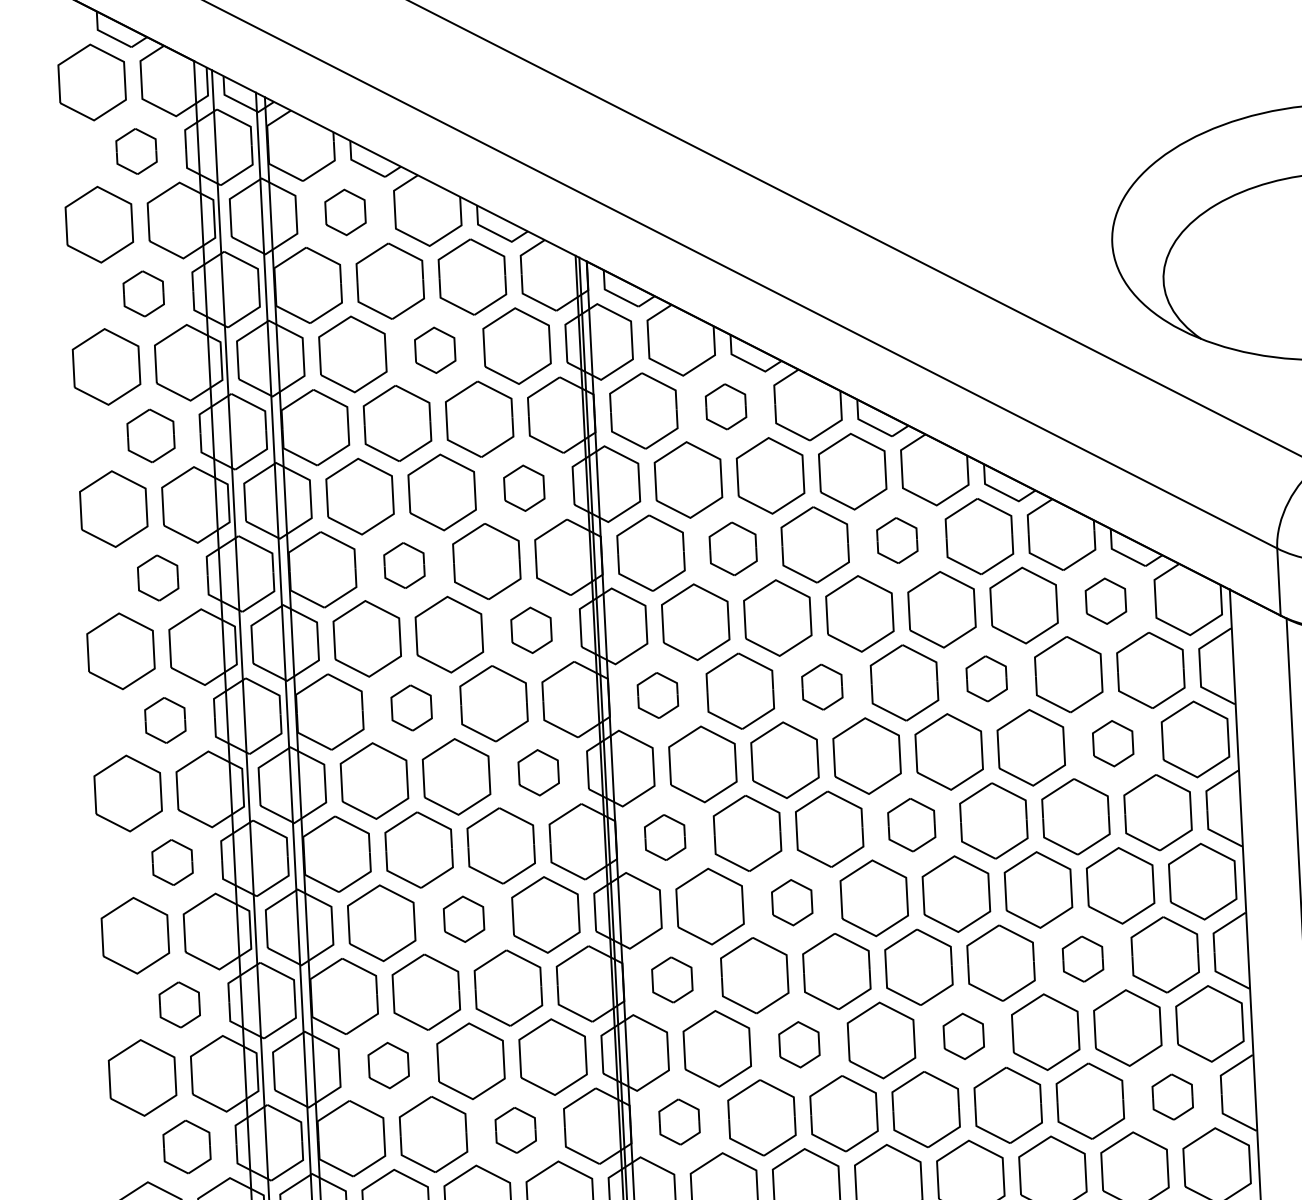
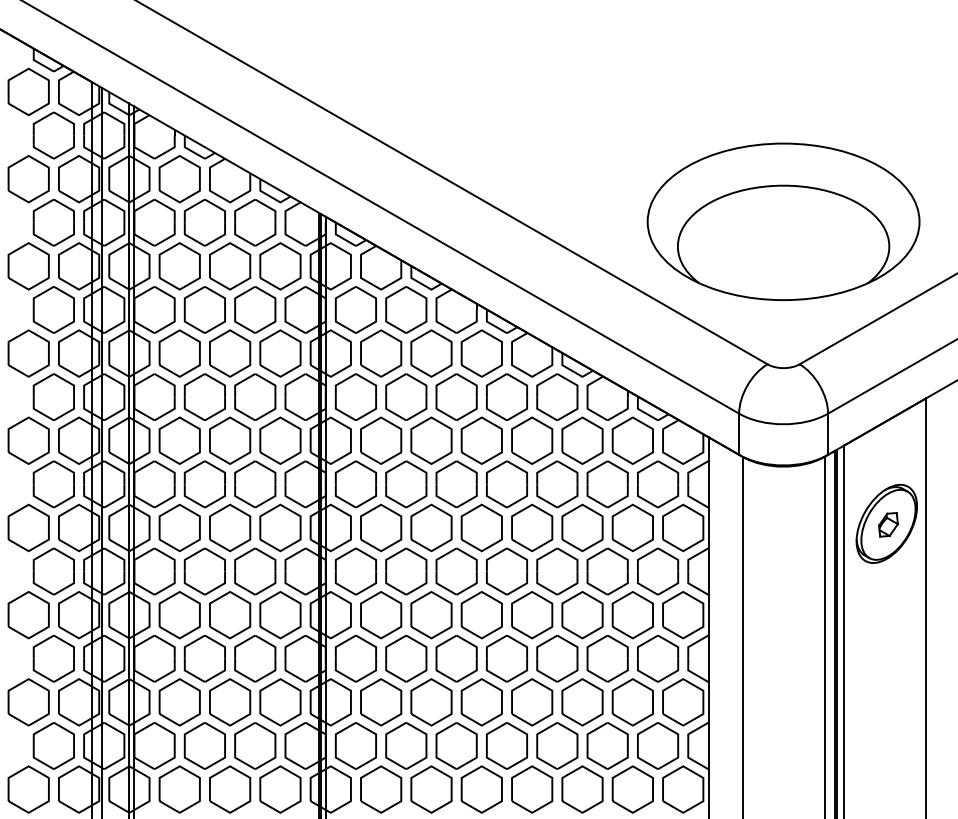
part: (136, 151) -> (53, 135), size x1.67
part: (345, 212) -> (179, 179), size x1.67
part: (143, 293) -> (53, 222), size x1.67
part: (435, 350) -> (230, 266), size x1.67
part: (726, 406) -> (406, 309), size x1.67
part: (150, 435) -> (53, 309), size x1.43
part: (524, 488) -> (280, 353), size x1.67
part: (896, 539) -> (506, 396), size x1.67
part: (733, 547) -> (406, 396), size x1.43
part: (403, 564) -> (204, 396), size x1.67
part: (157, 577) -> (53, 396), size x1.67
part: (1105, 601) -> (632, 440), size x1.67
part: (531, 630) -> (280, 440), size x1.67
part: (986, 678) -> (557, 484), size x1.67
part: (822, 687) -> (456, 484), size x1.67
part: (657, 695) -> (355, 484), size x1.67
part: (411, 708) -> (204, 484), size x1.67
part: (164, 720) -> (53, 484), size x1.67
part: (1112, 742) -> (632, 527), size x1.67
part: (538, 771) -> (280, 527), size x1.67
part: (910, 825) -> (506, 571), size x1.43
part: (664, 837) -> (355, 571), size x1.67
part: (172, 862) -> (53, 571), size x1.67
part: (792, 903) -> (431, 615), size x1.67
part: (464, 919) -> (230, 615), size x1.67
part: (1082, 958) -> (607, 658), size x1.67
part: (671, 979) -> (355, 658), size x1.67
part: (179, 1004) -> (53, 658), size x1.67
part: (964, 1036) -> (532, 702), size x1.67
part: (799, 1044) -> (431, 702), size x1.67
part: (388, 1065) -> (179, 702), size x1.67
part: (1173, 1096) -> (658, 745), size x1.67
part: (679, 1121) -> (355, 745), size x1.67
part: (515, 1129) -> (255, 745), size x1.67
part: (186, 1146) -> (53, 745), size x1.43

